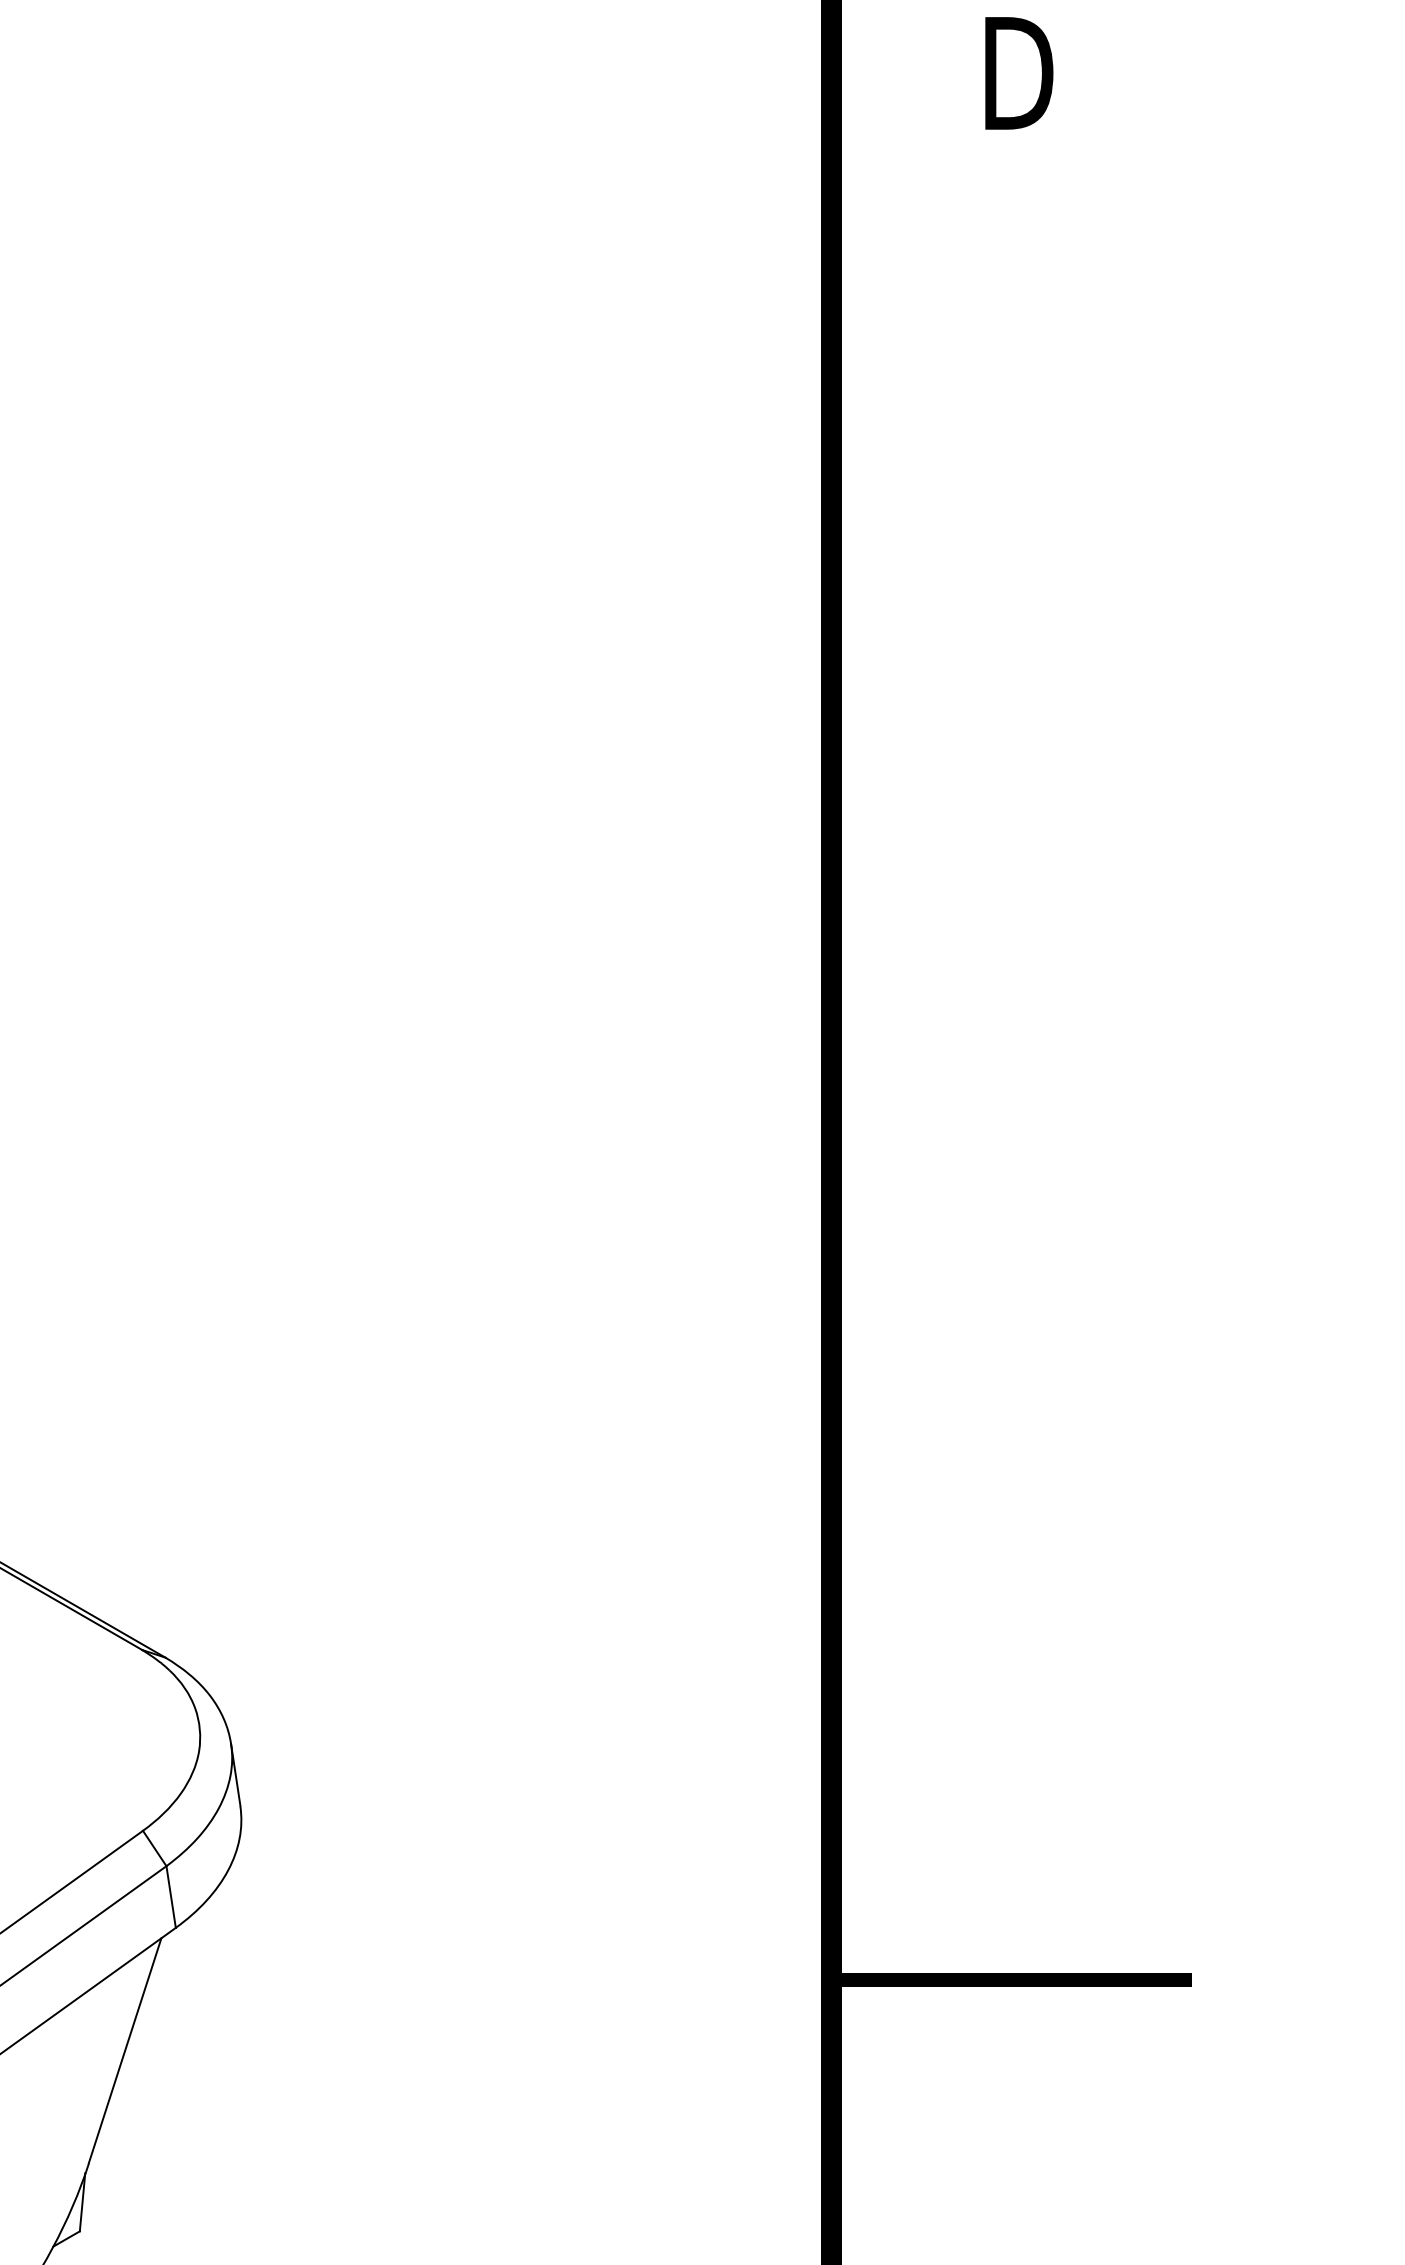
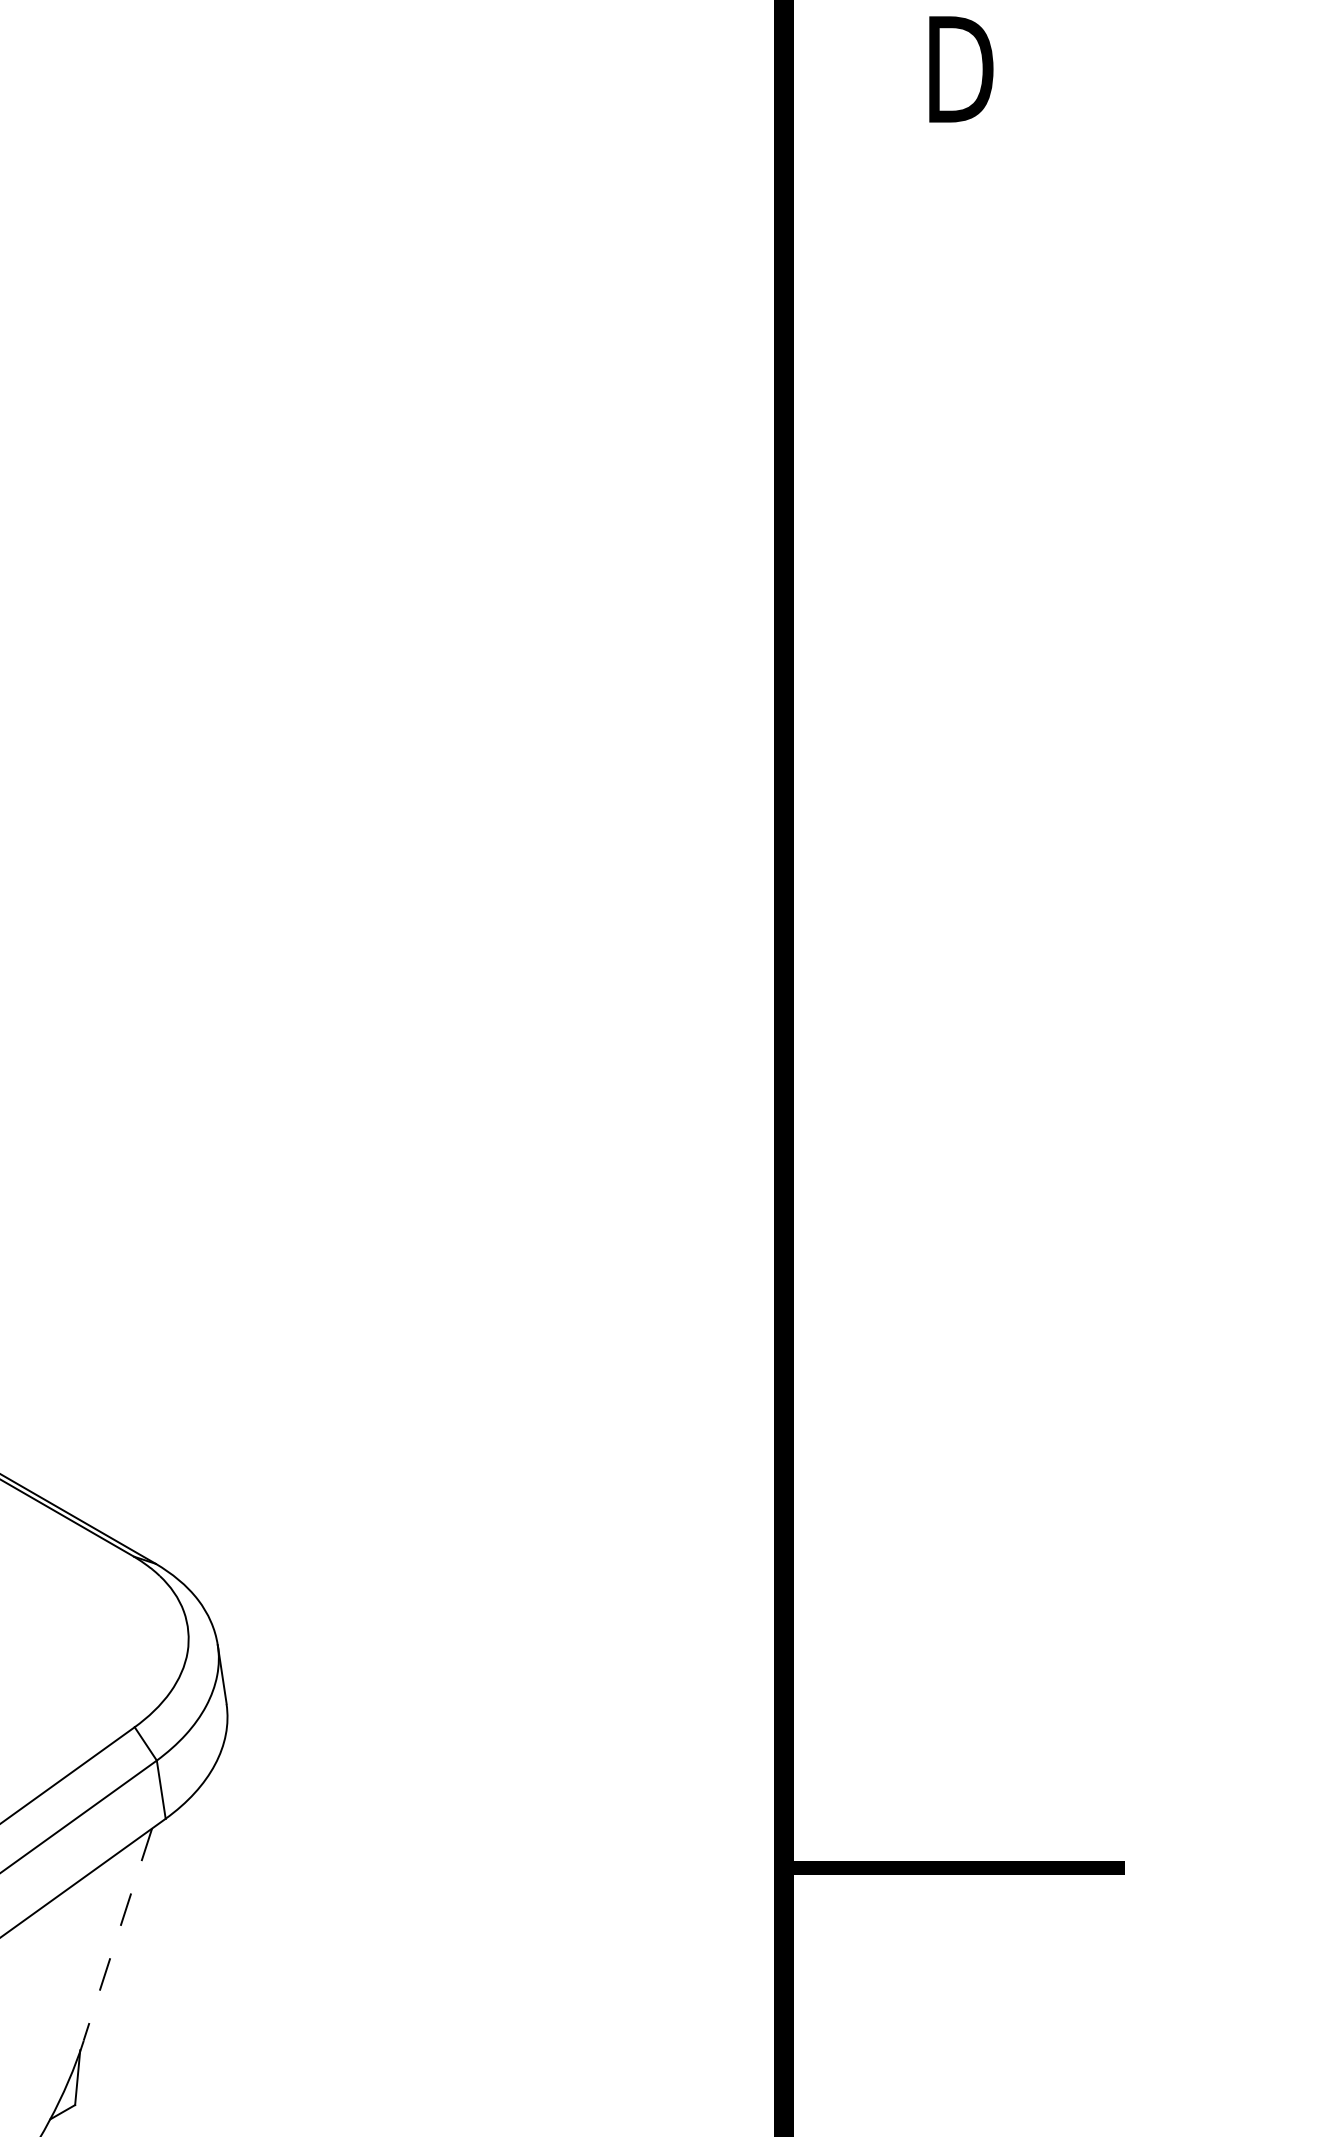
line: (124, 2051) -> (117, 1935), solid -> dashed

